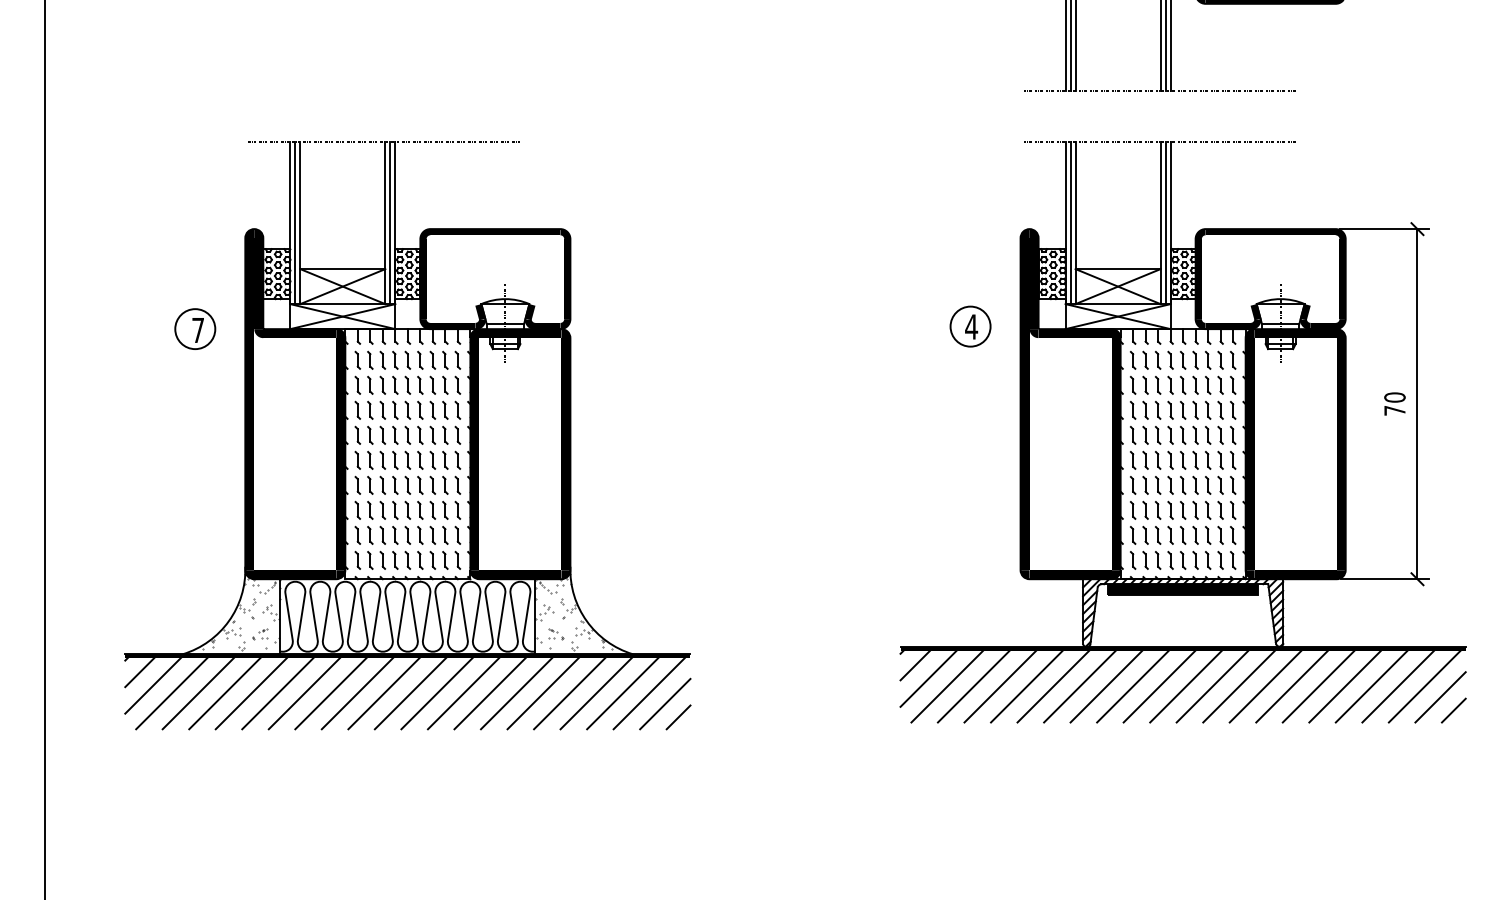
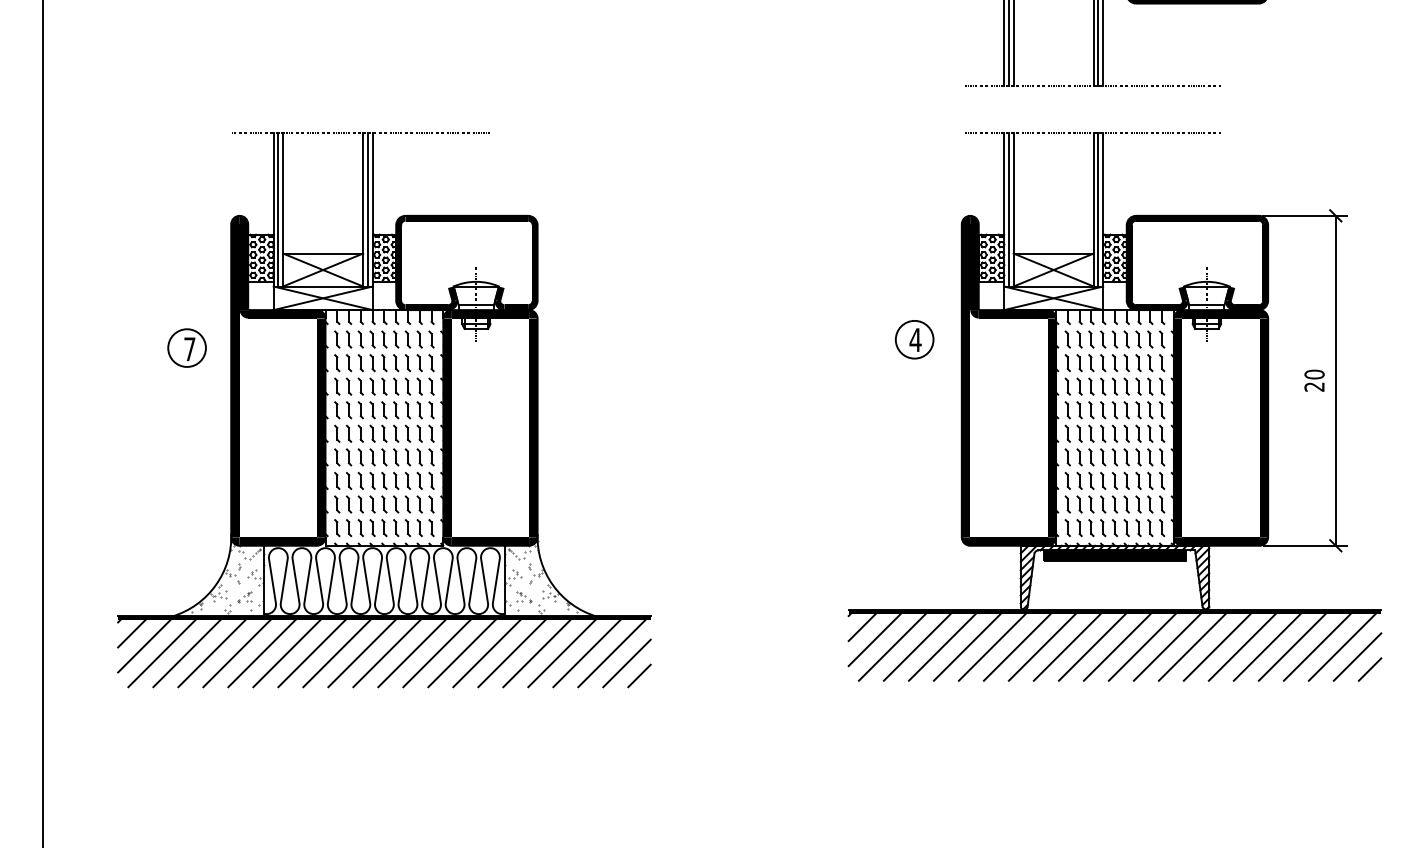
part: (970, 326) -> (914, 339), moved
part: (194, 328) -> (186, 347), moved
text: (1394, 410) -> (1314, 386), 70 -> 20

